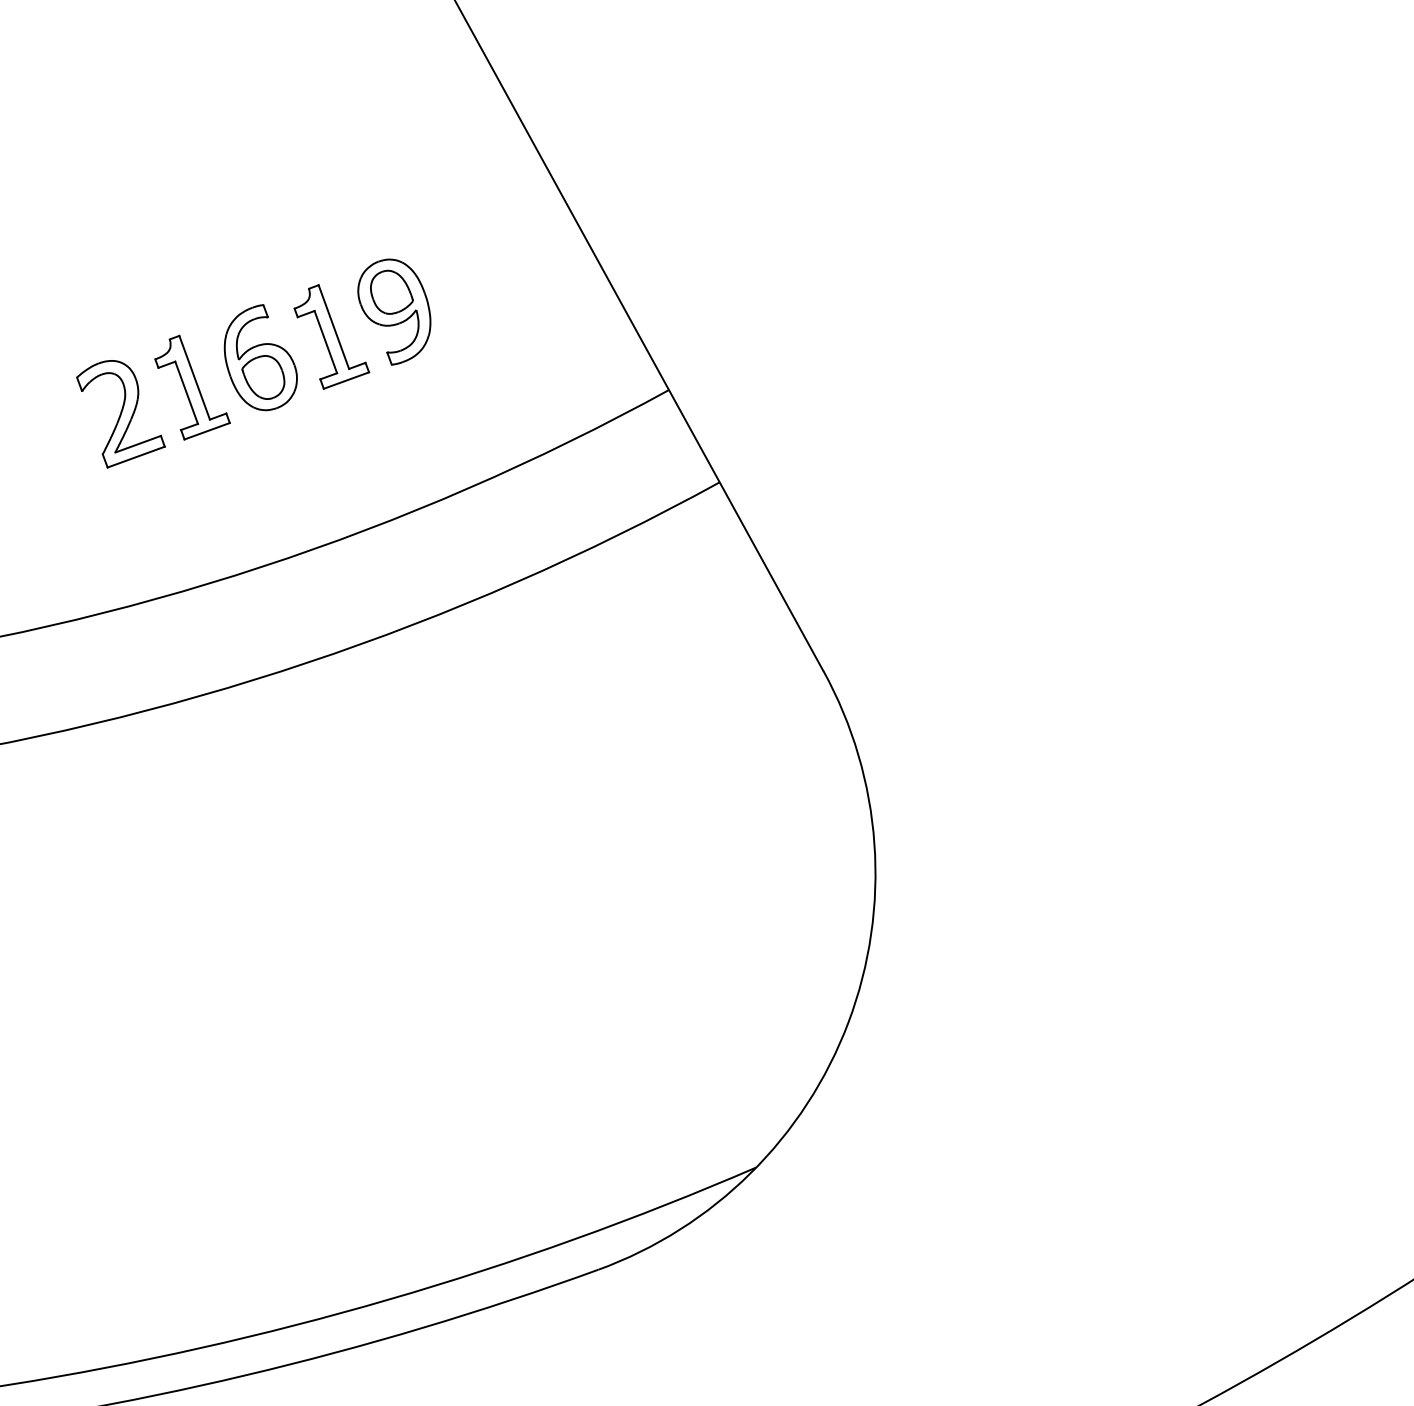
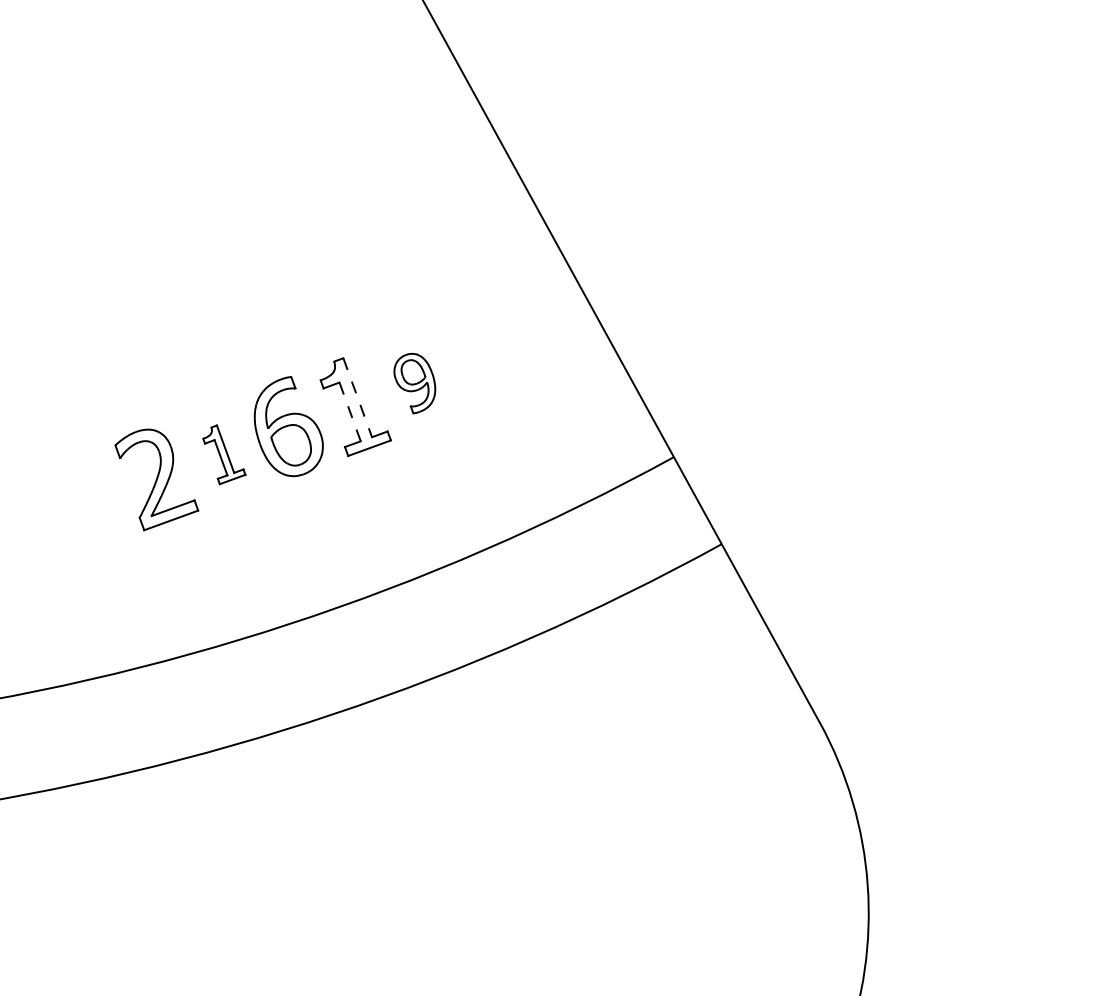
part: (394, 311) -> (414, 383), size x0.6
line: (333, 327) -> (357, 398), solid -> dashed
line: (325, 341) -> (349, 411), solid -> dashed
part: (192, 387) -> (224, 454), size x0.6

